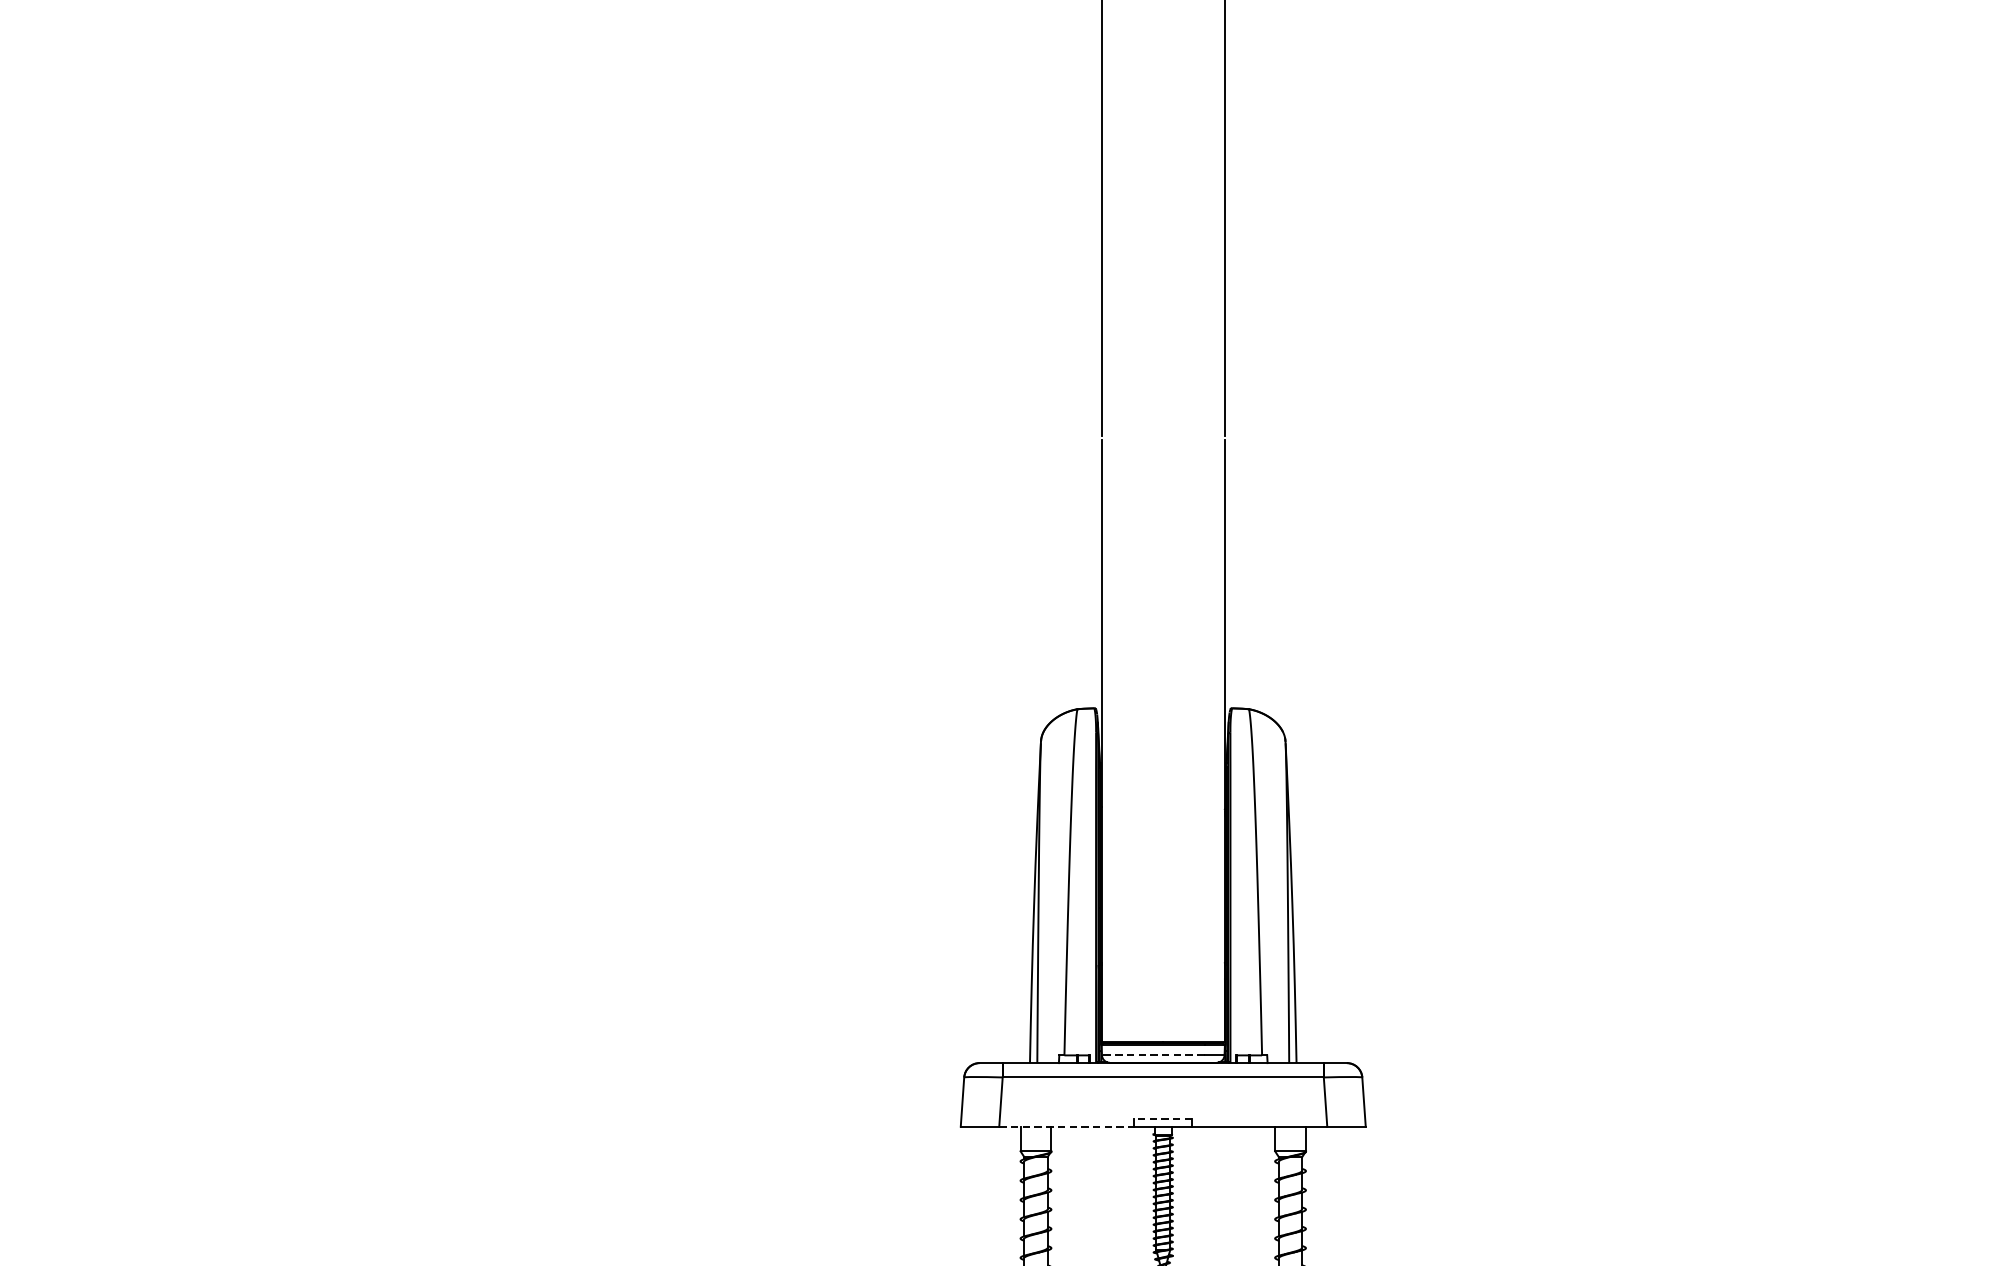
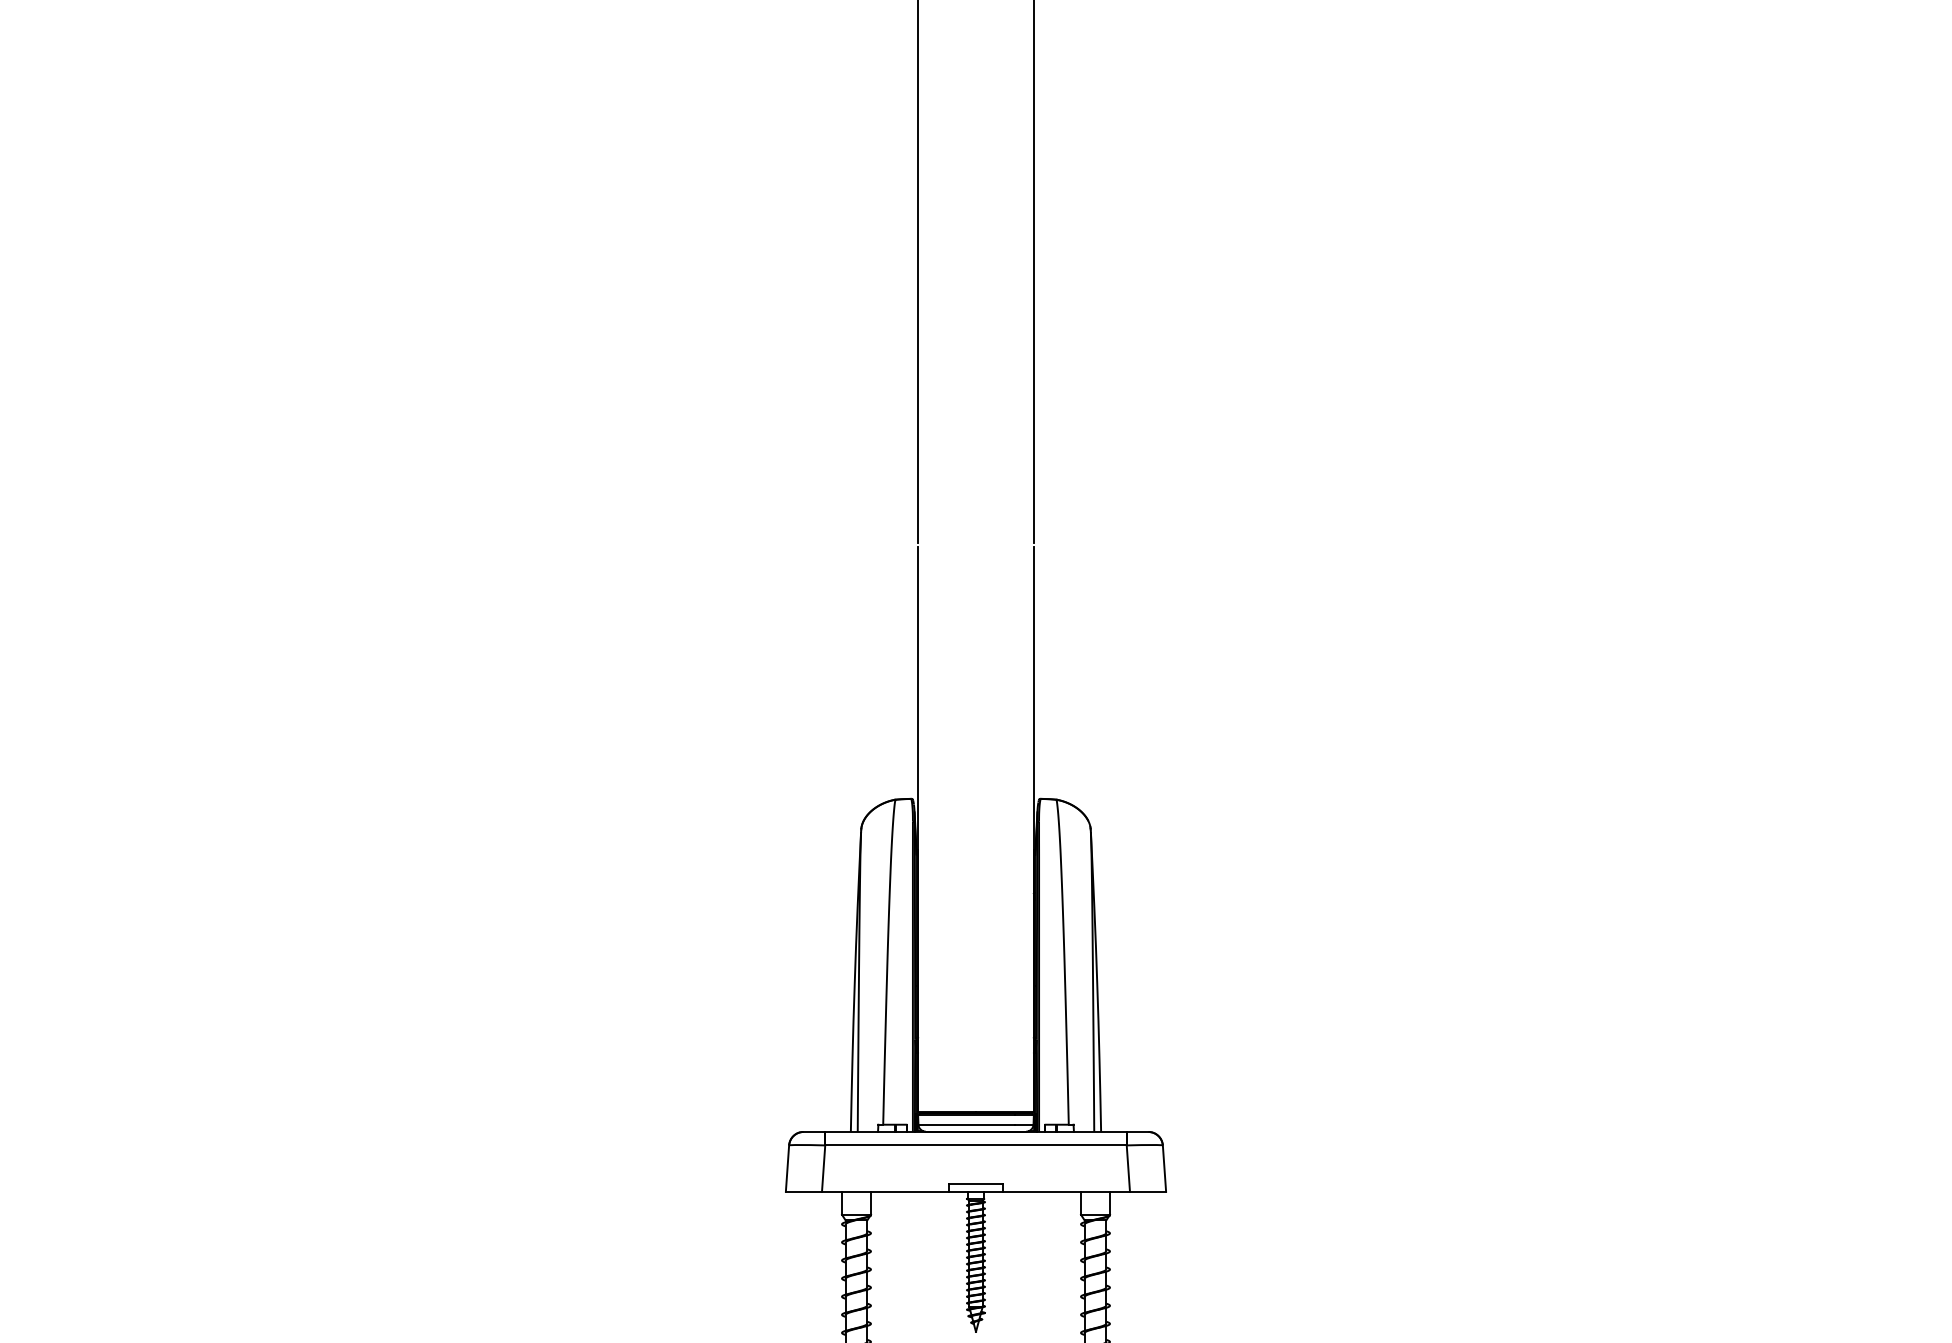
line: (1153, 1055) -> (966, 1124), dashed -> solid
line: (1162, 1119) -> (975, 1184), dashed -> solid
line: (1066, 1126) -> (885, 1191), dashed -> solid

